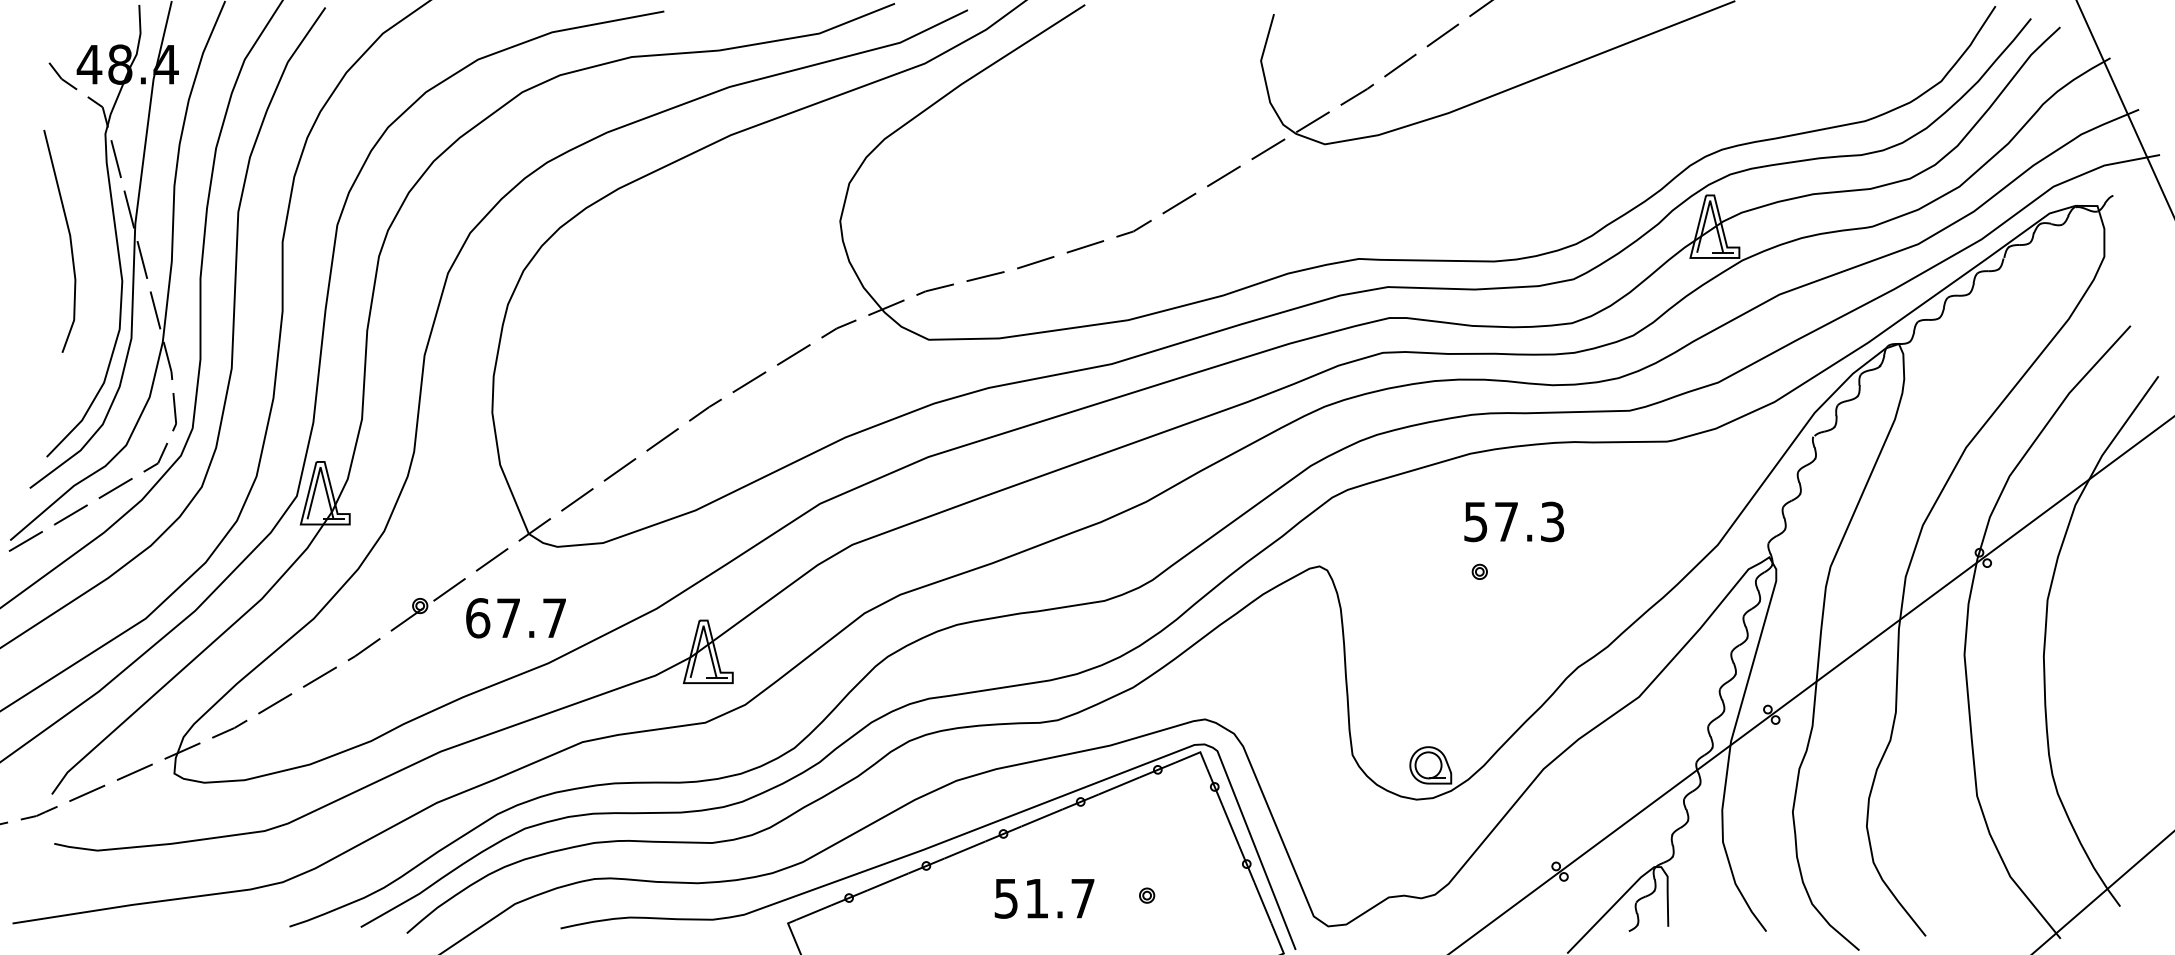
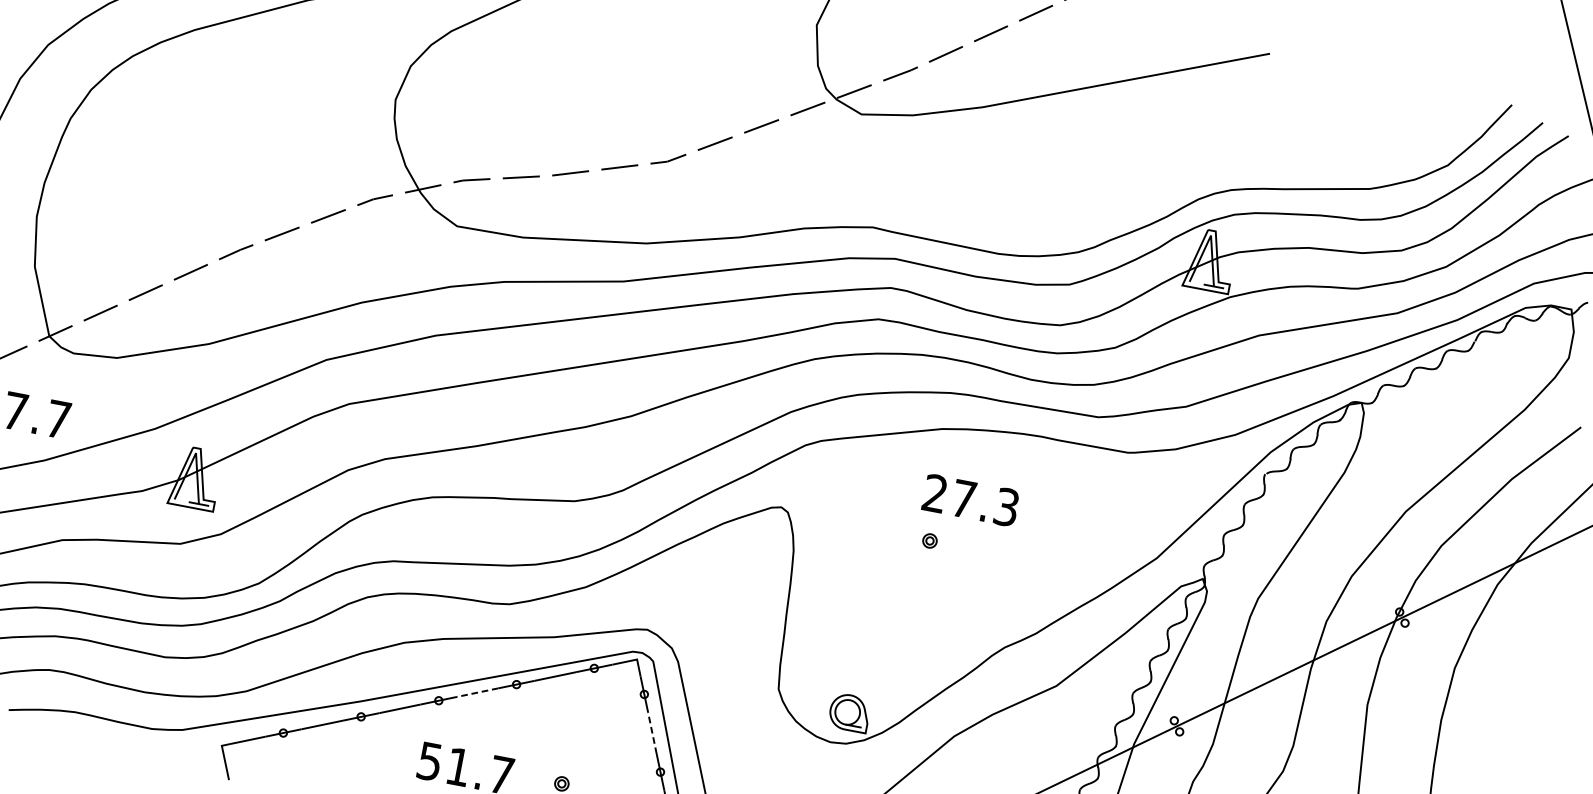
text: (1475, 521) -> (934, 493), 57.3 -> 27.3
line: (1041, 818) -> (477, 693), solid -> dashed
line: (1230, 825) -> (652, 733), solid -> dashed

